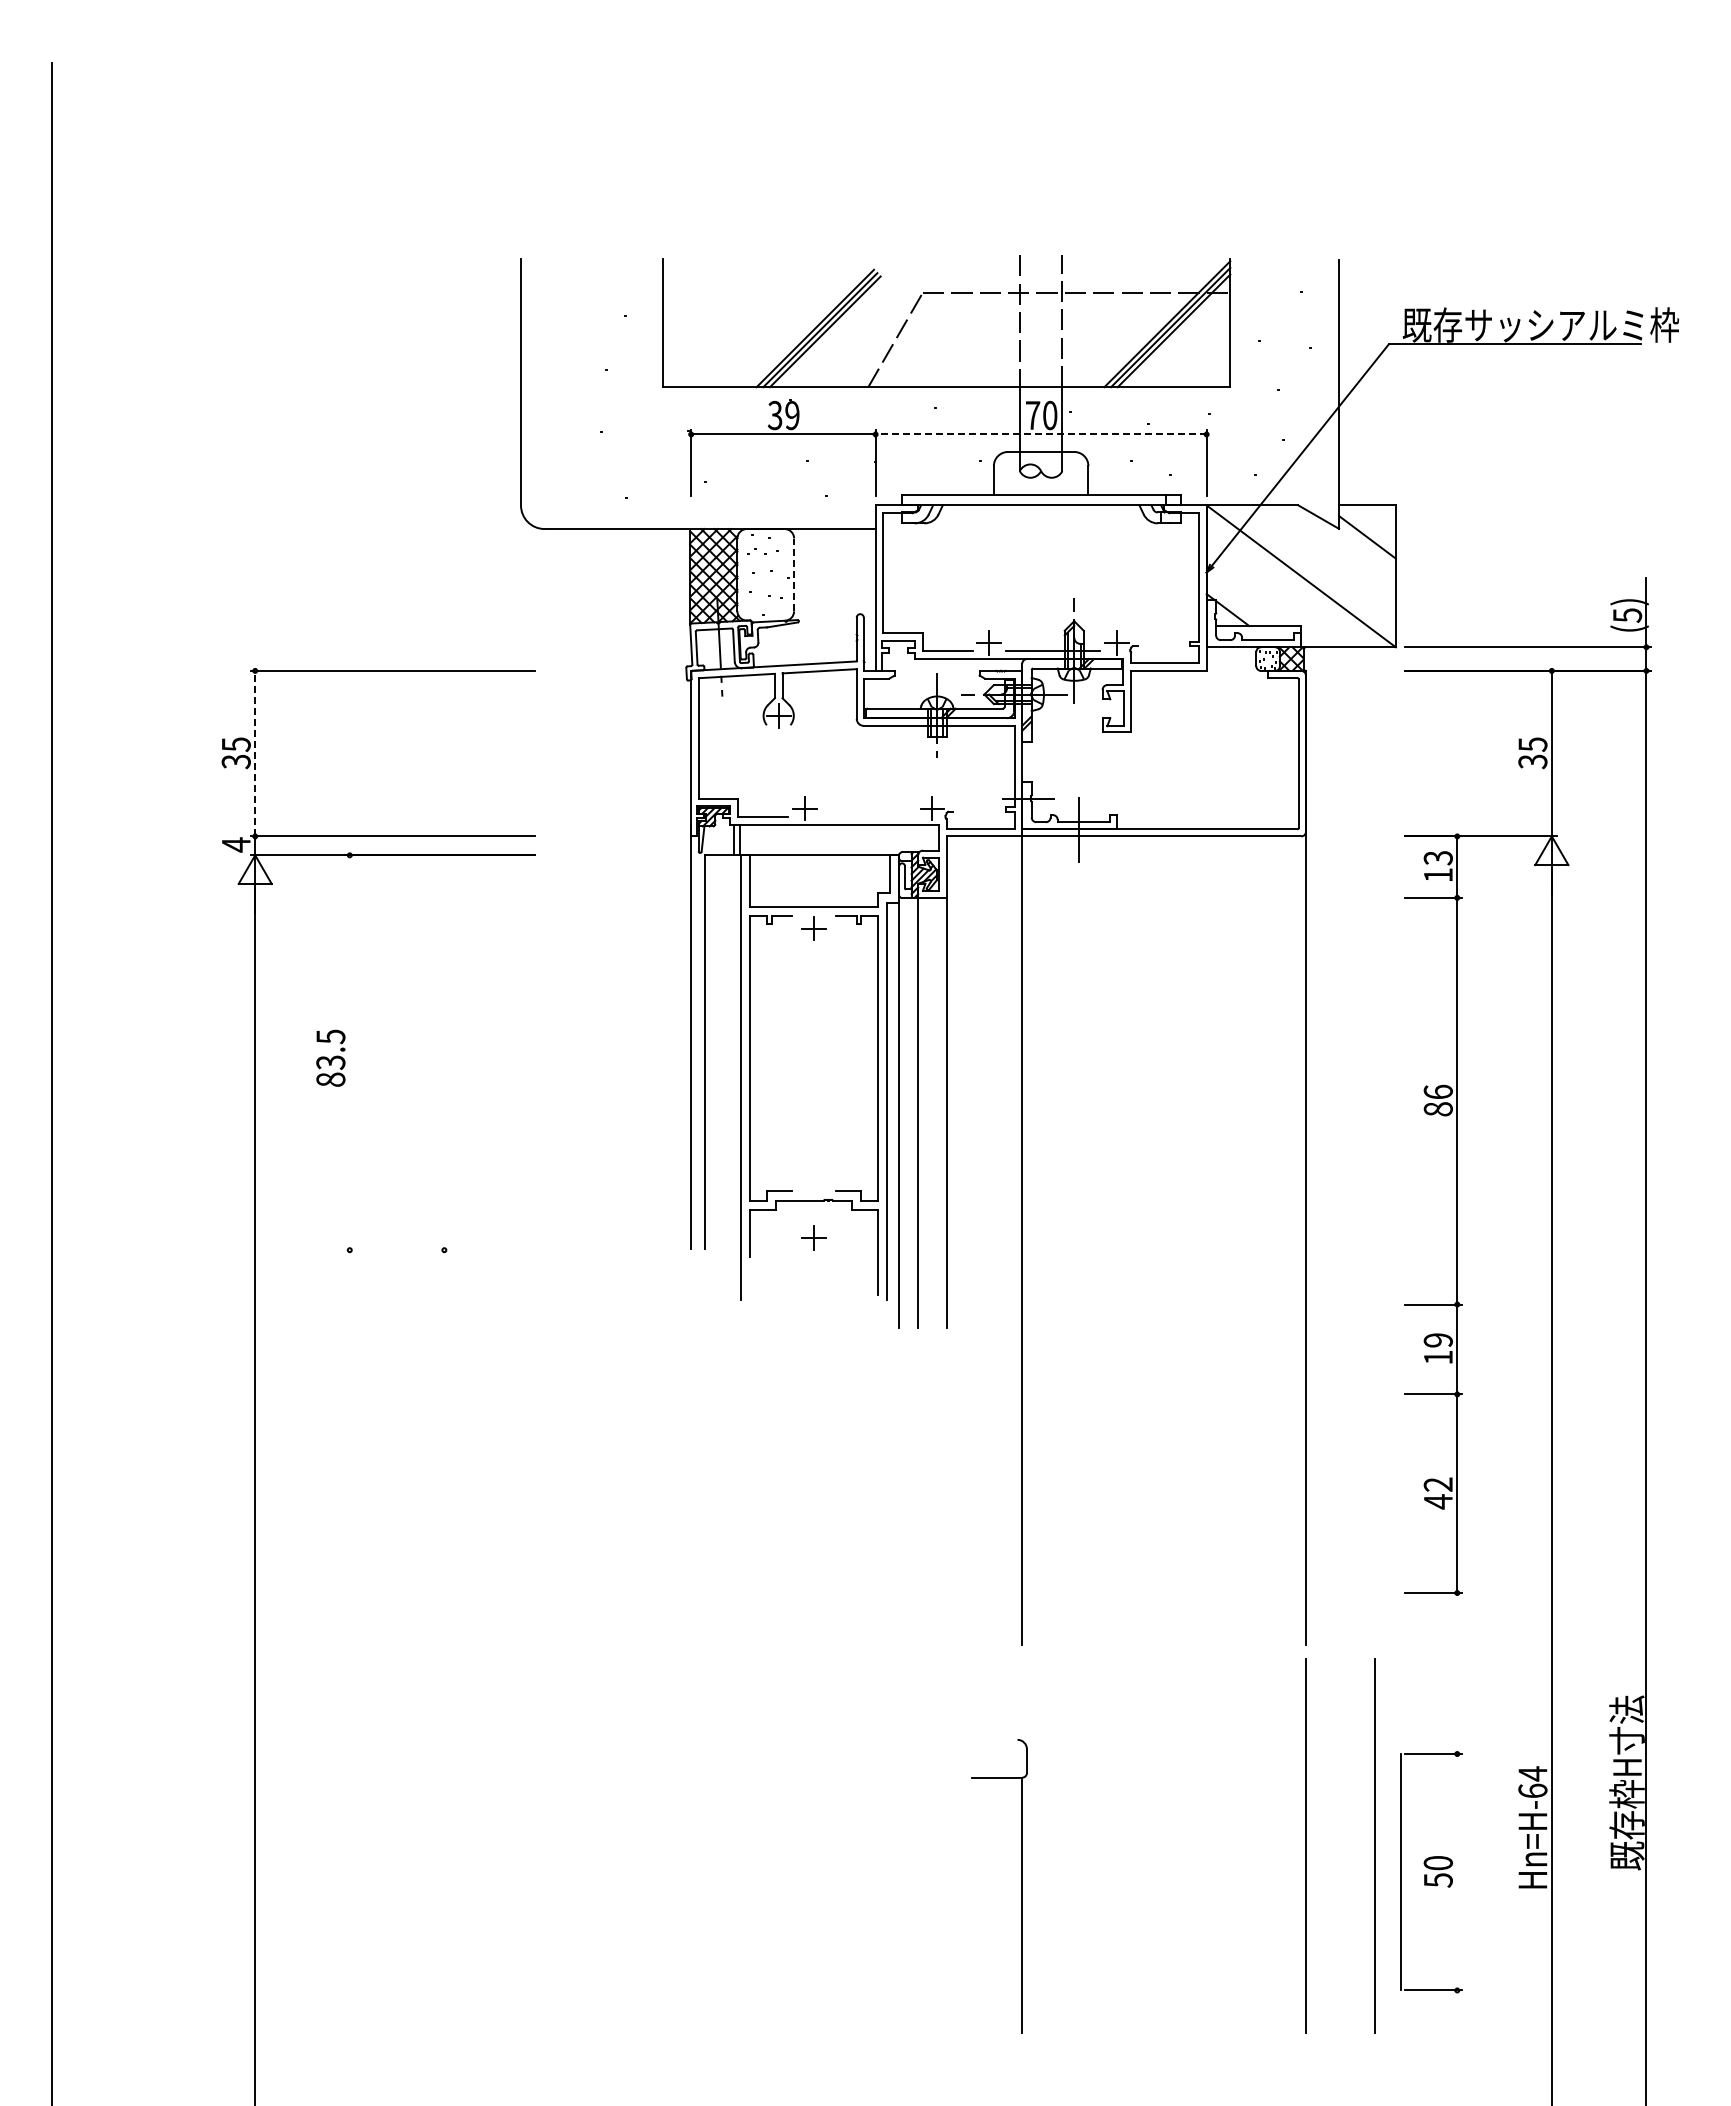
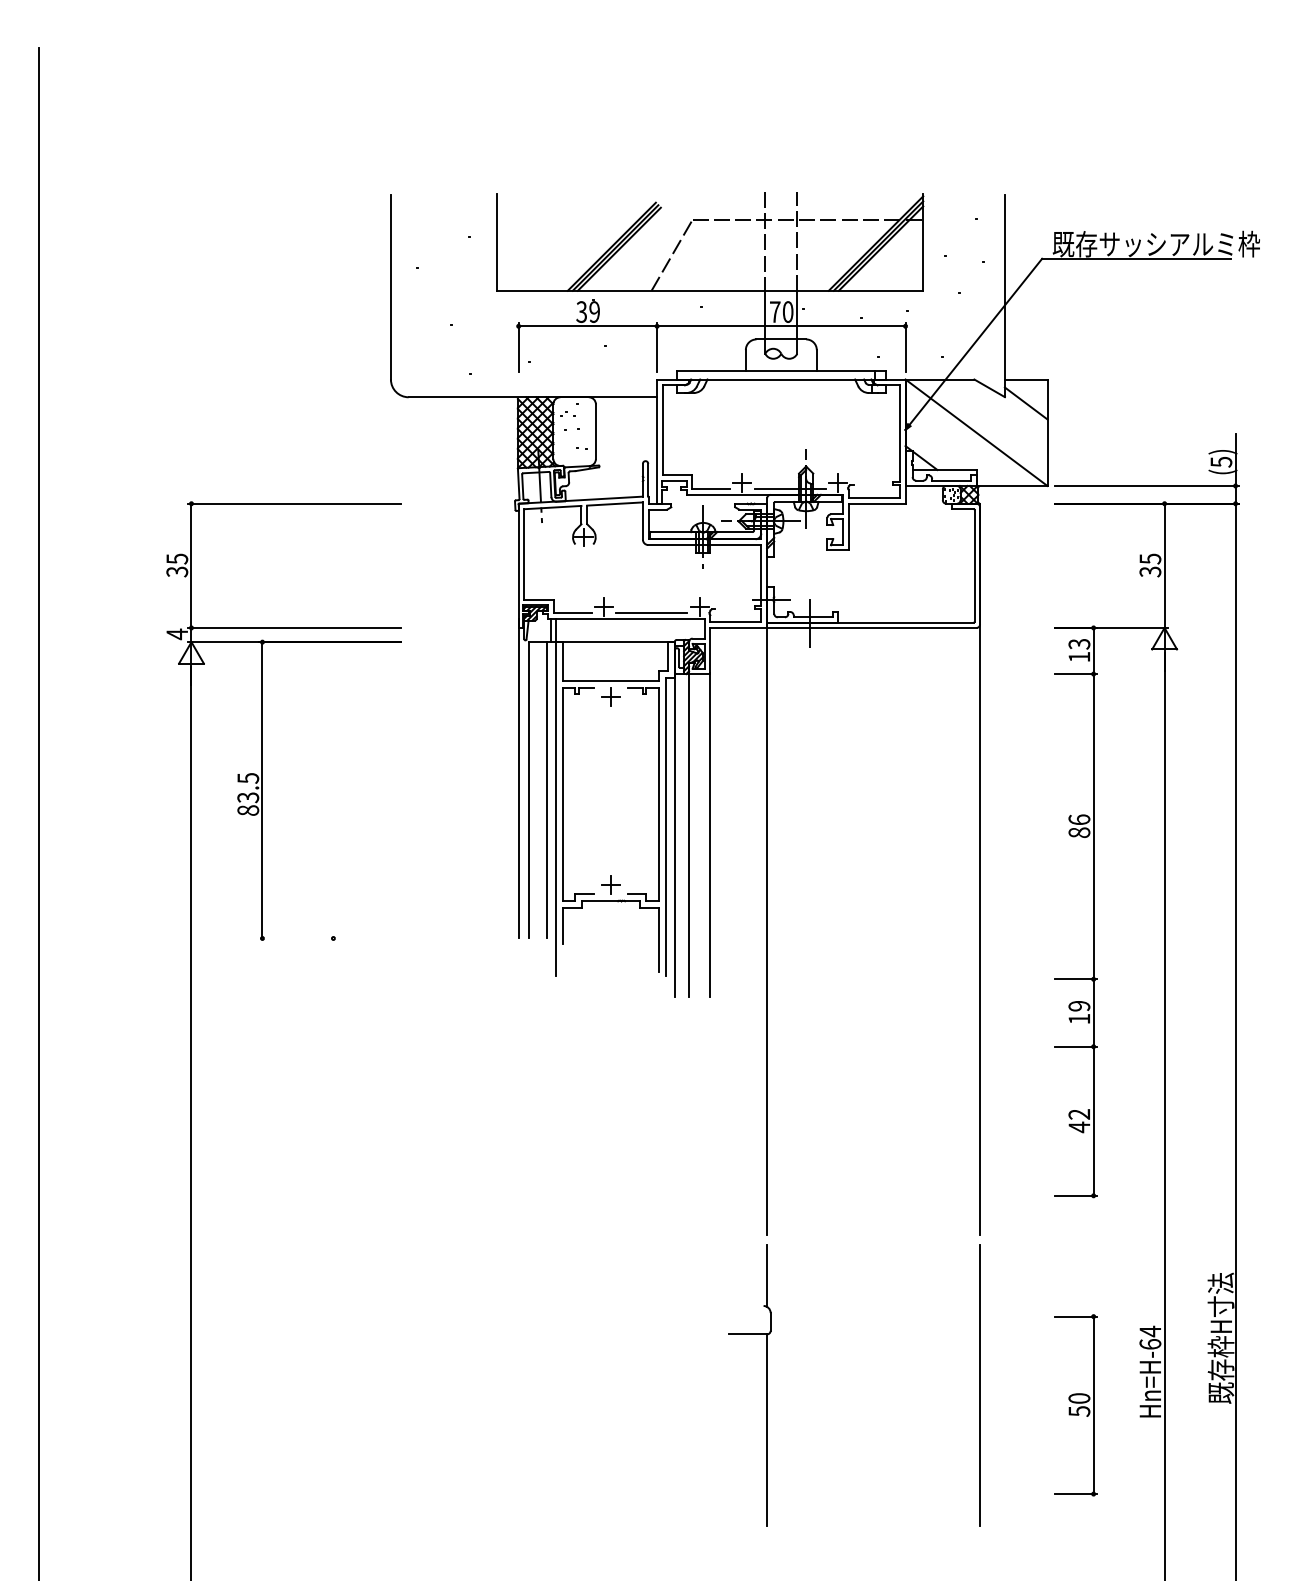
line: (1041, 434) -> (781, 326), dashed -> solid
line: (794, 574) -> (596, 431), dashed -> solid
line: (255, 753) -> (191, 565), dashed -> solid
line: (868, 816) -> (651, 613), added
line: (349, 1052) -> (262, 790), added
line: (729, 1052) -> (547, 790), added
part: (813, 1237) -> (610, 884), moved
line: (1022, 1700) -> (767, 1276), added
line: (1374, 1845) -> (1031, 1385), removed
line: (1401, 1872) -> (1093, 1405), moved

